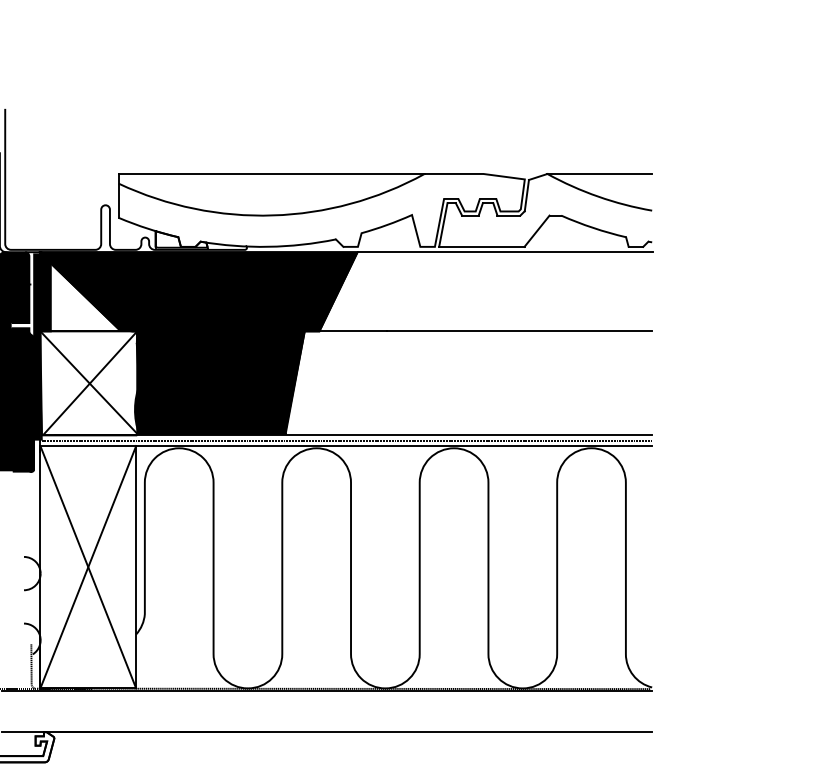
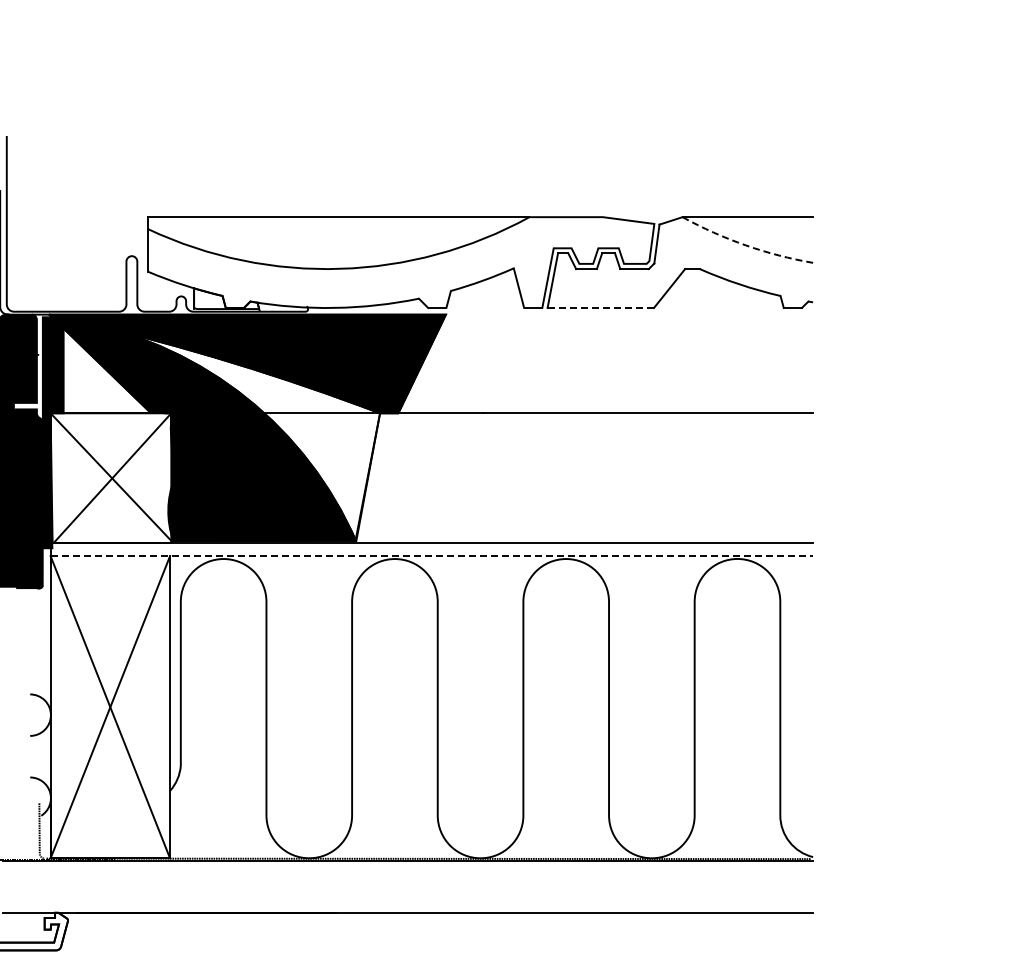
arc: (597, 196) -> (745, 245), solid -> dashed
line: (481, 247) -> (600, 308), solid -> dashed
line: (504, 252) -> (629, 314), removed
fill: (185, 345) -> (231, 431), removed
line: (345, 440) -> (431, 549), removed
line: (346, 446) -> (432, 556), solid -> dashed

